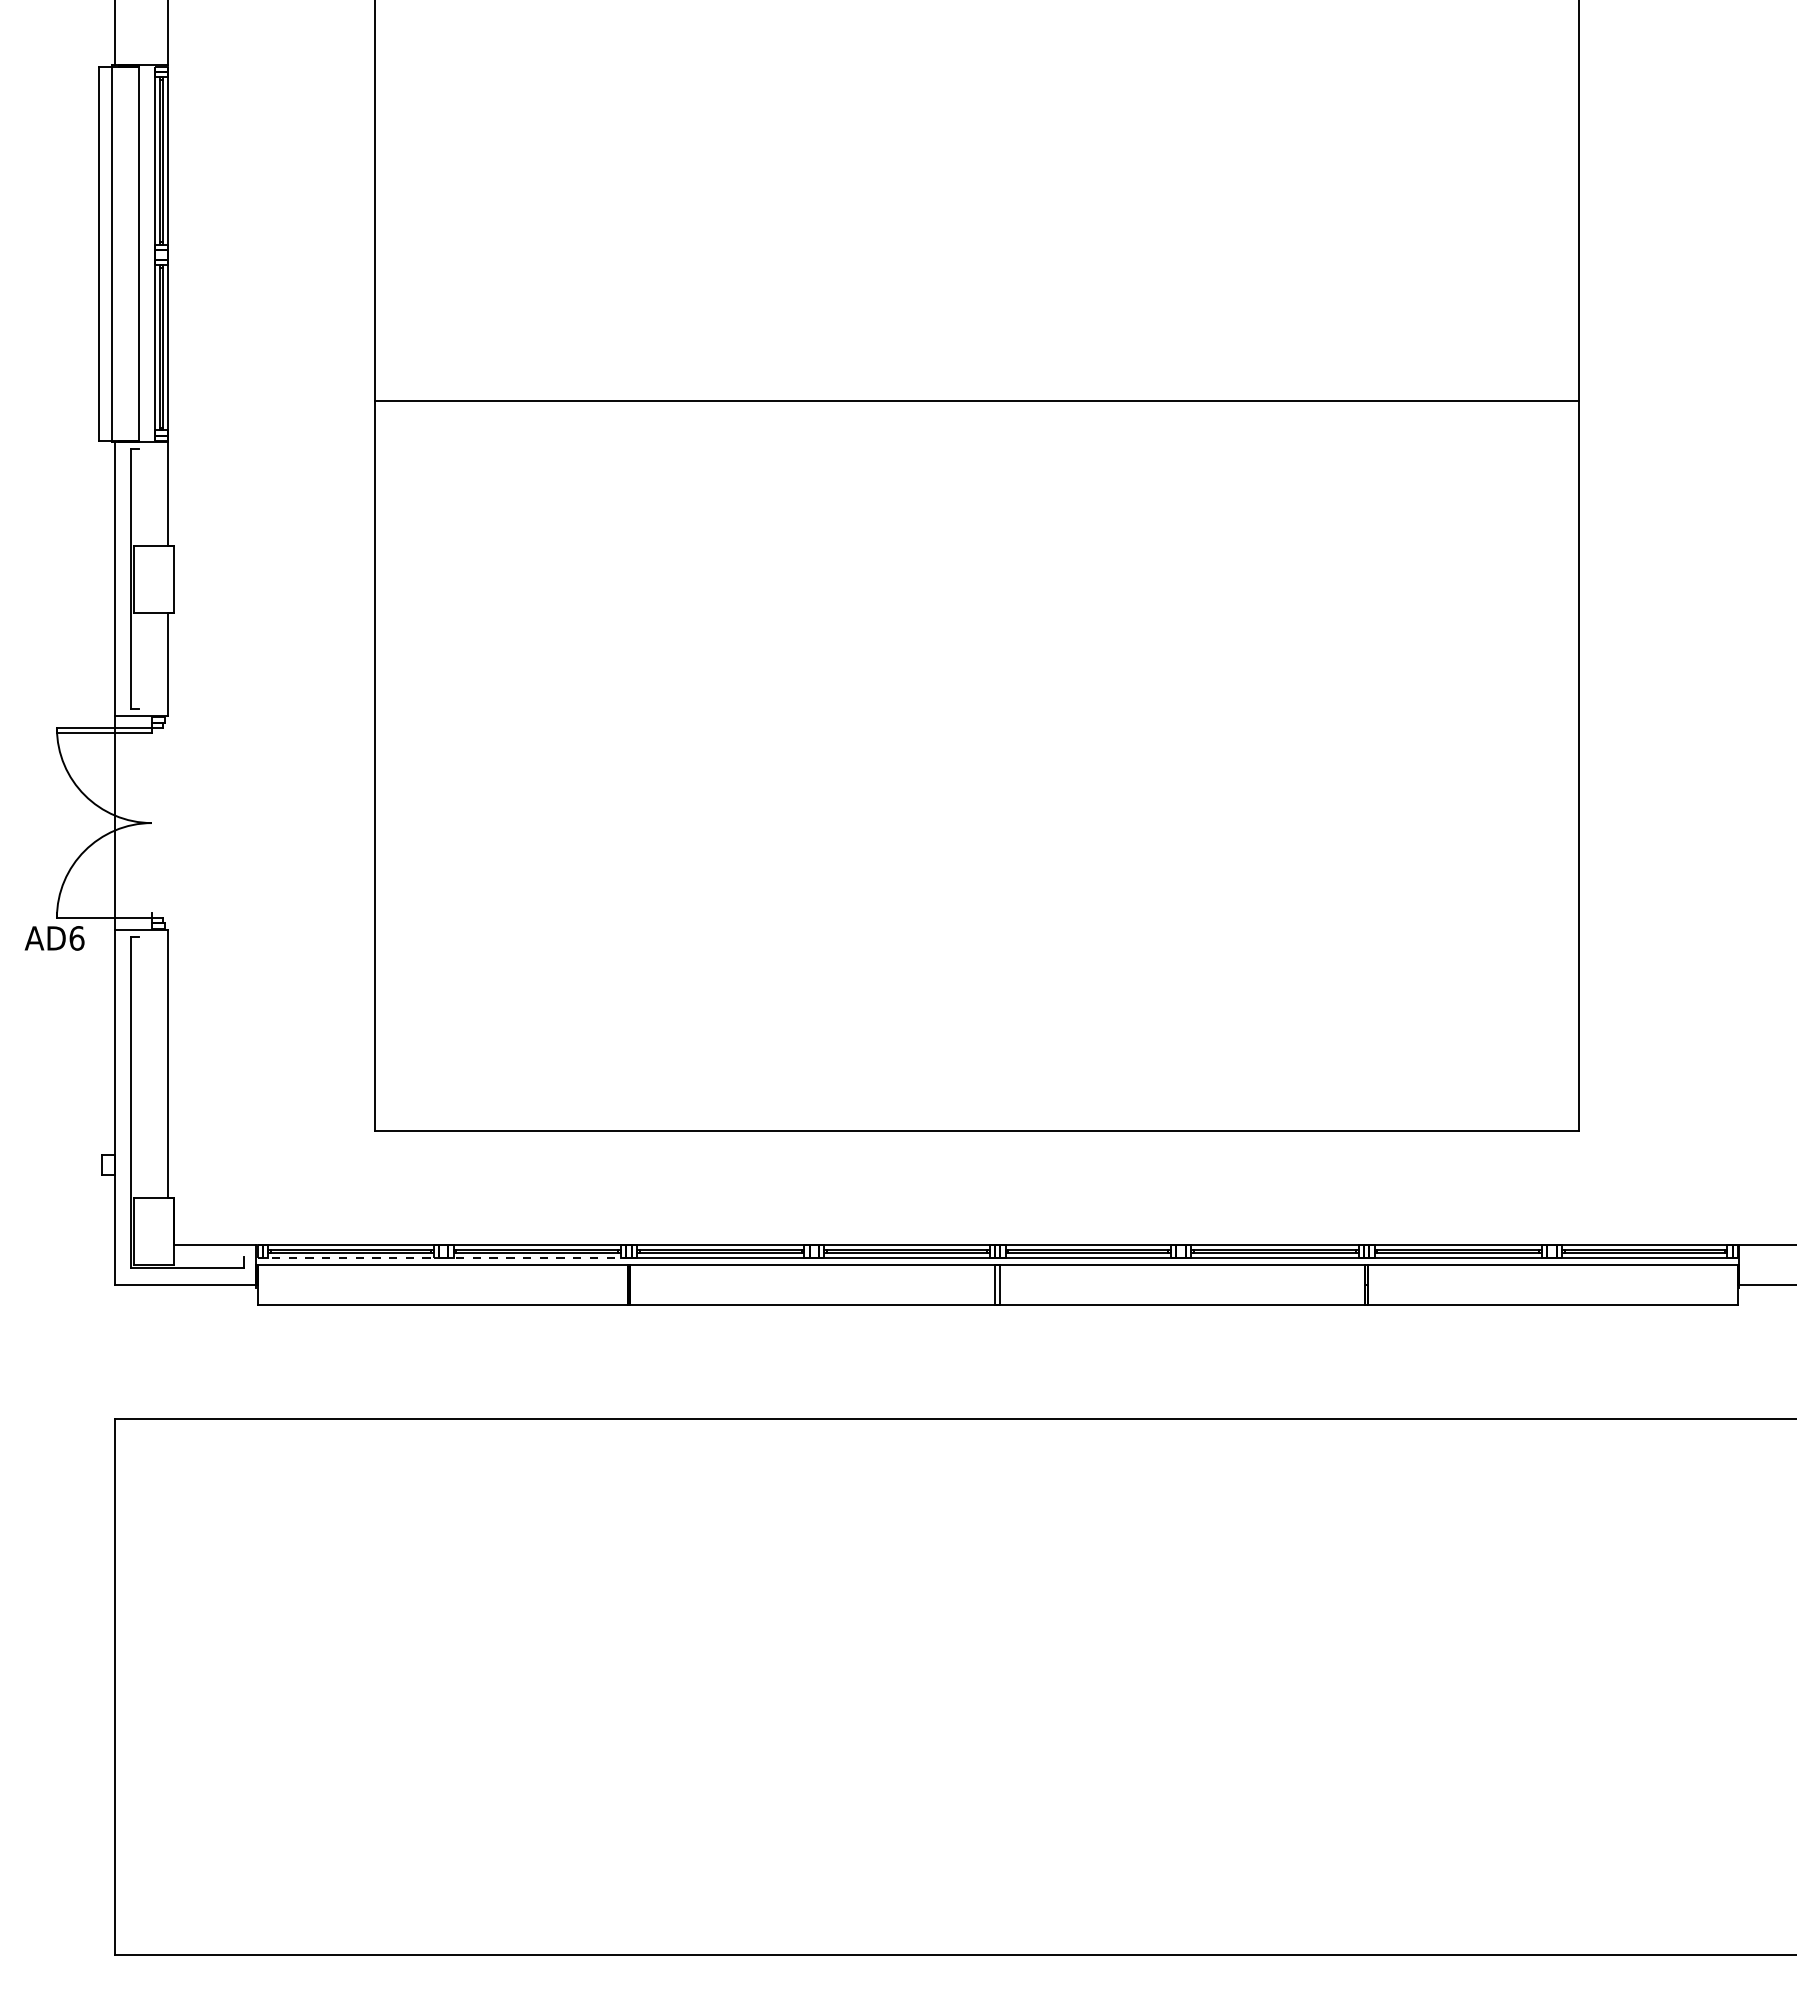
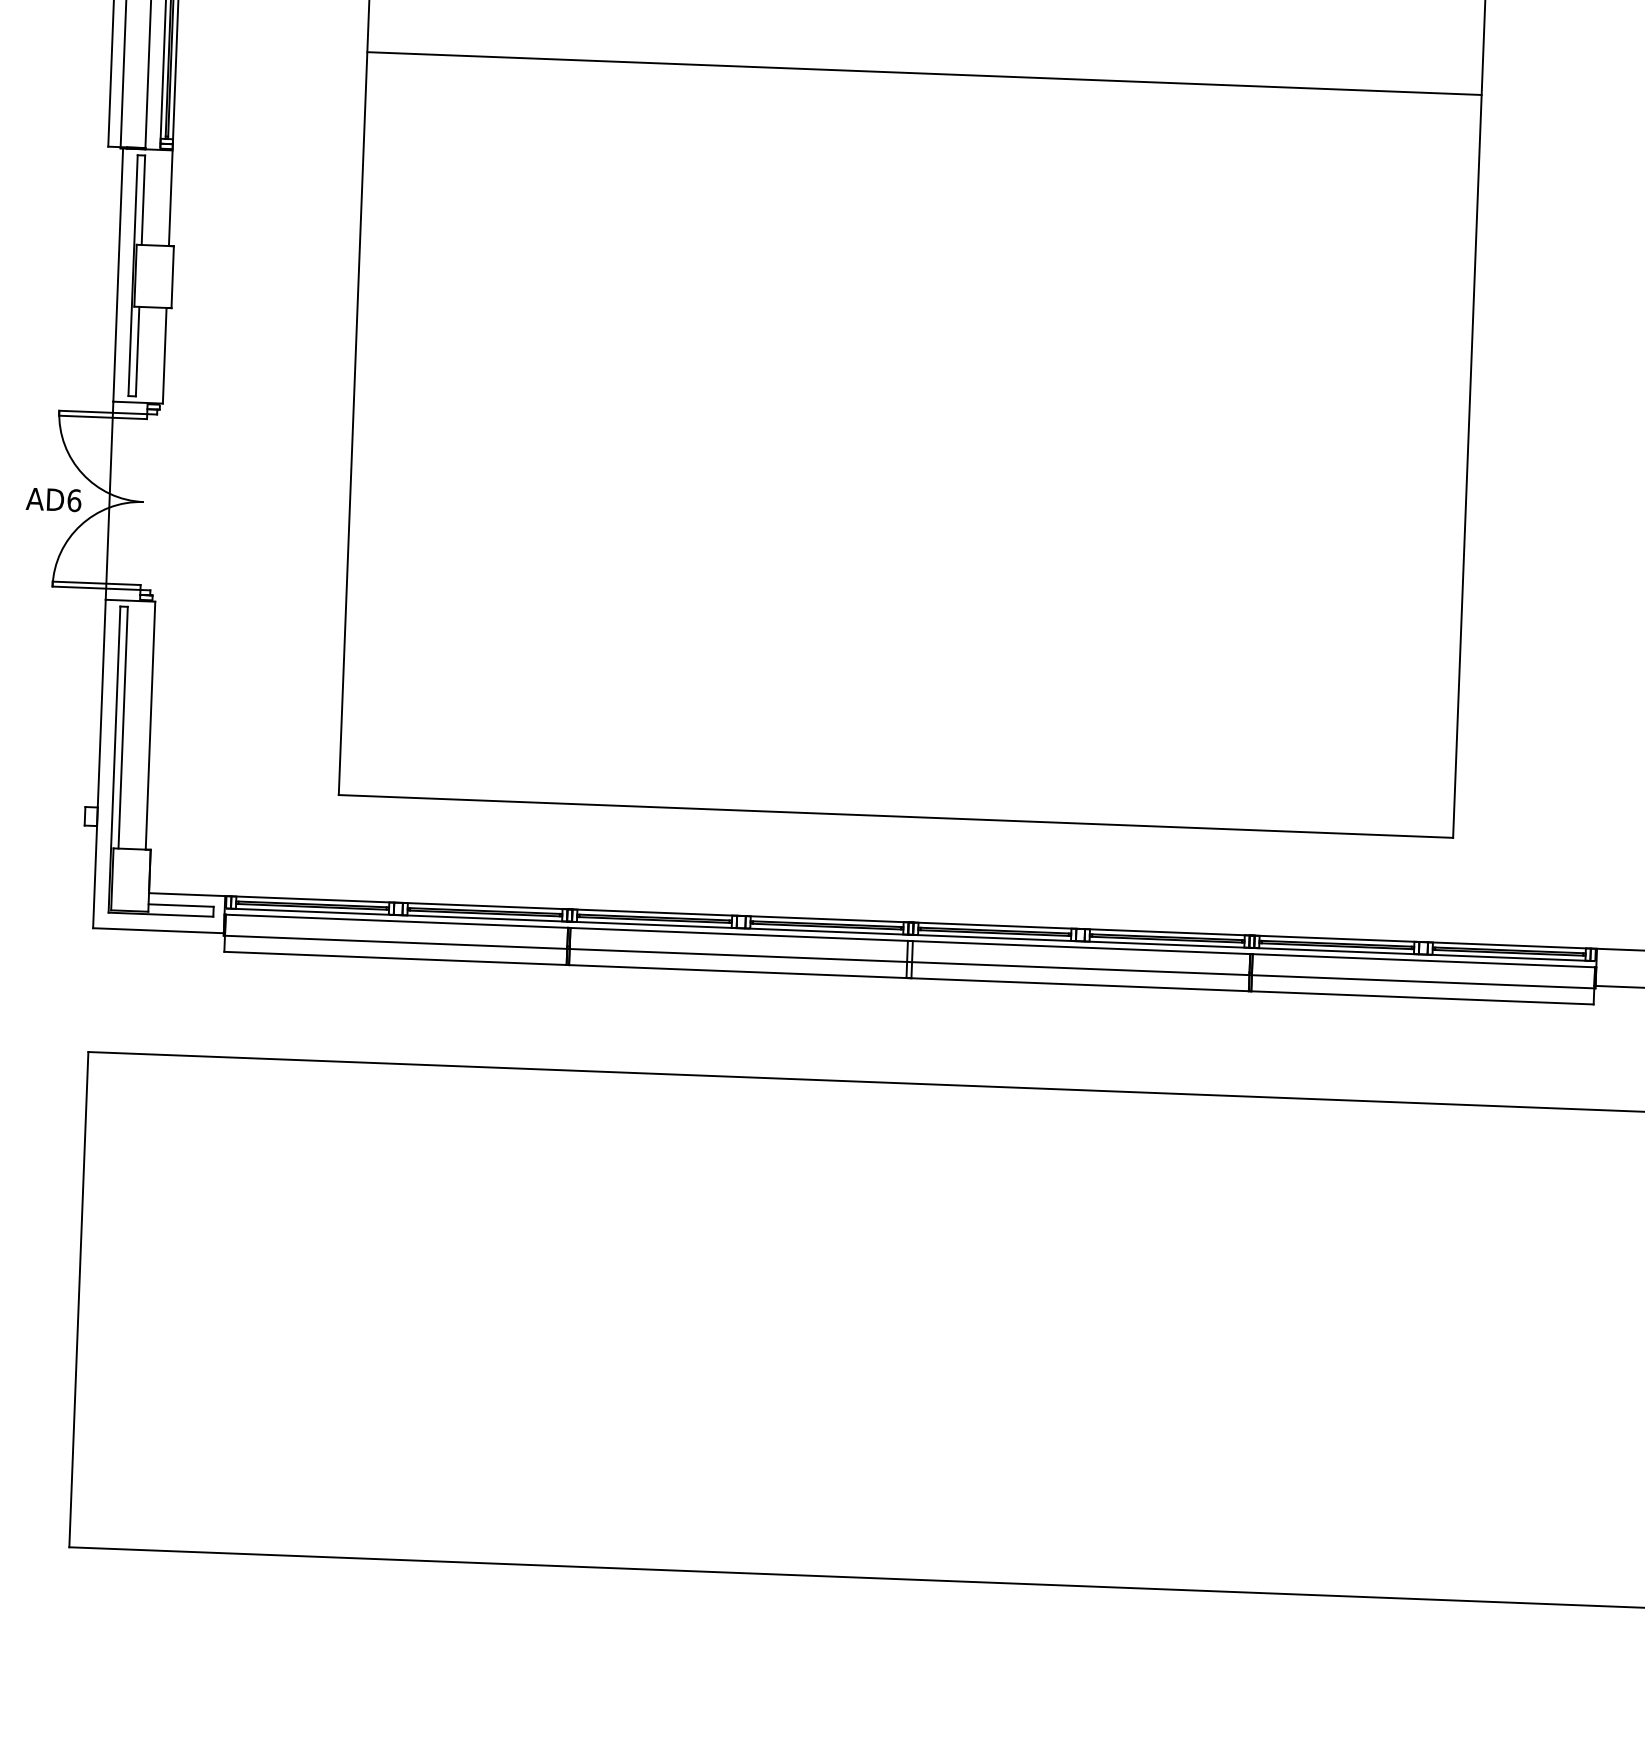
line: (976, 401) -> (924, 73), moved
line: (139, 496) -> (143, 199), added
line: (139, 660) -> (138, 351), added
line: (103, 912) -> (95, 583), added
text: (54, 938) -> (53, 499), moved
line: (139, 1067) -> (123, 727), added
line: (208, 1257) -> (180, 905), added
line: (444, 1258) -> (398, 915), dashed -> solid
line: (997, 1287) -> (909, 961), added

